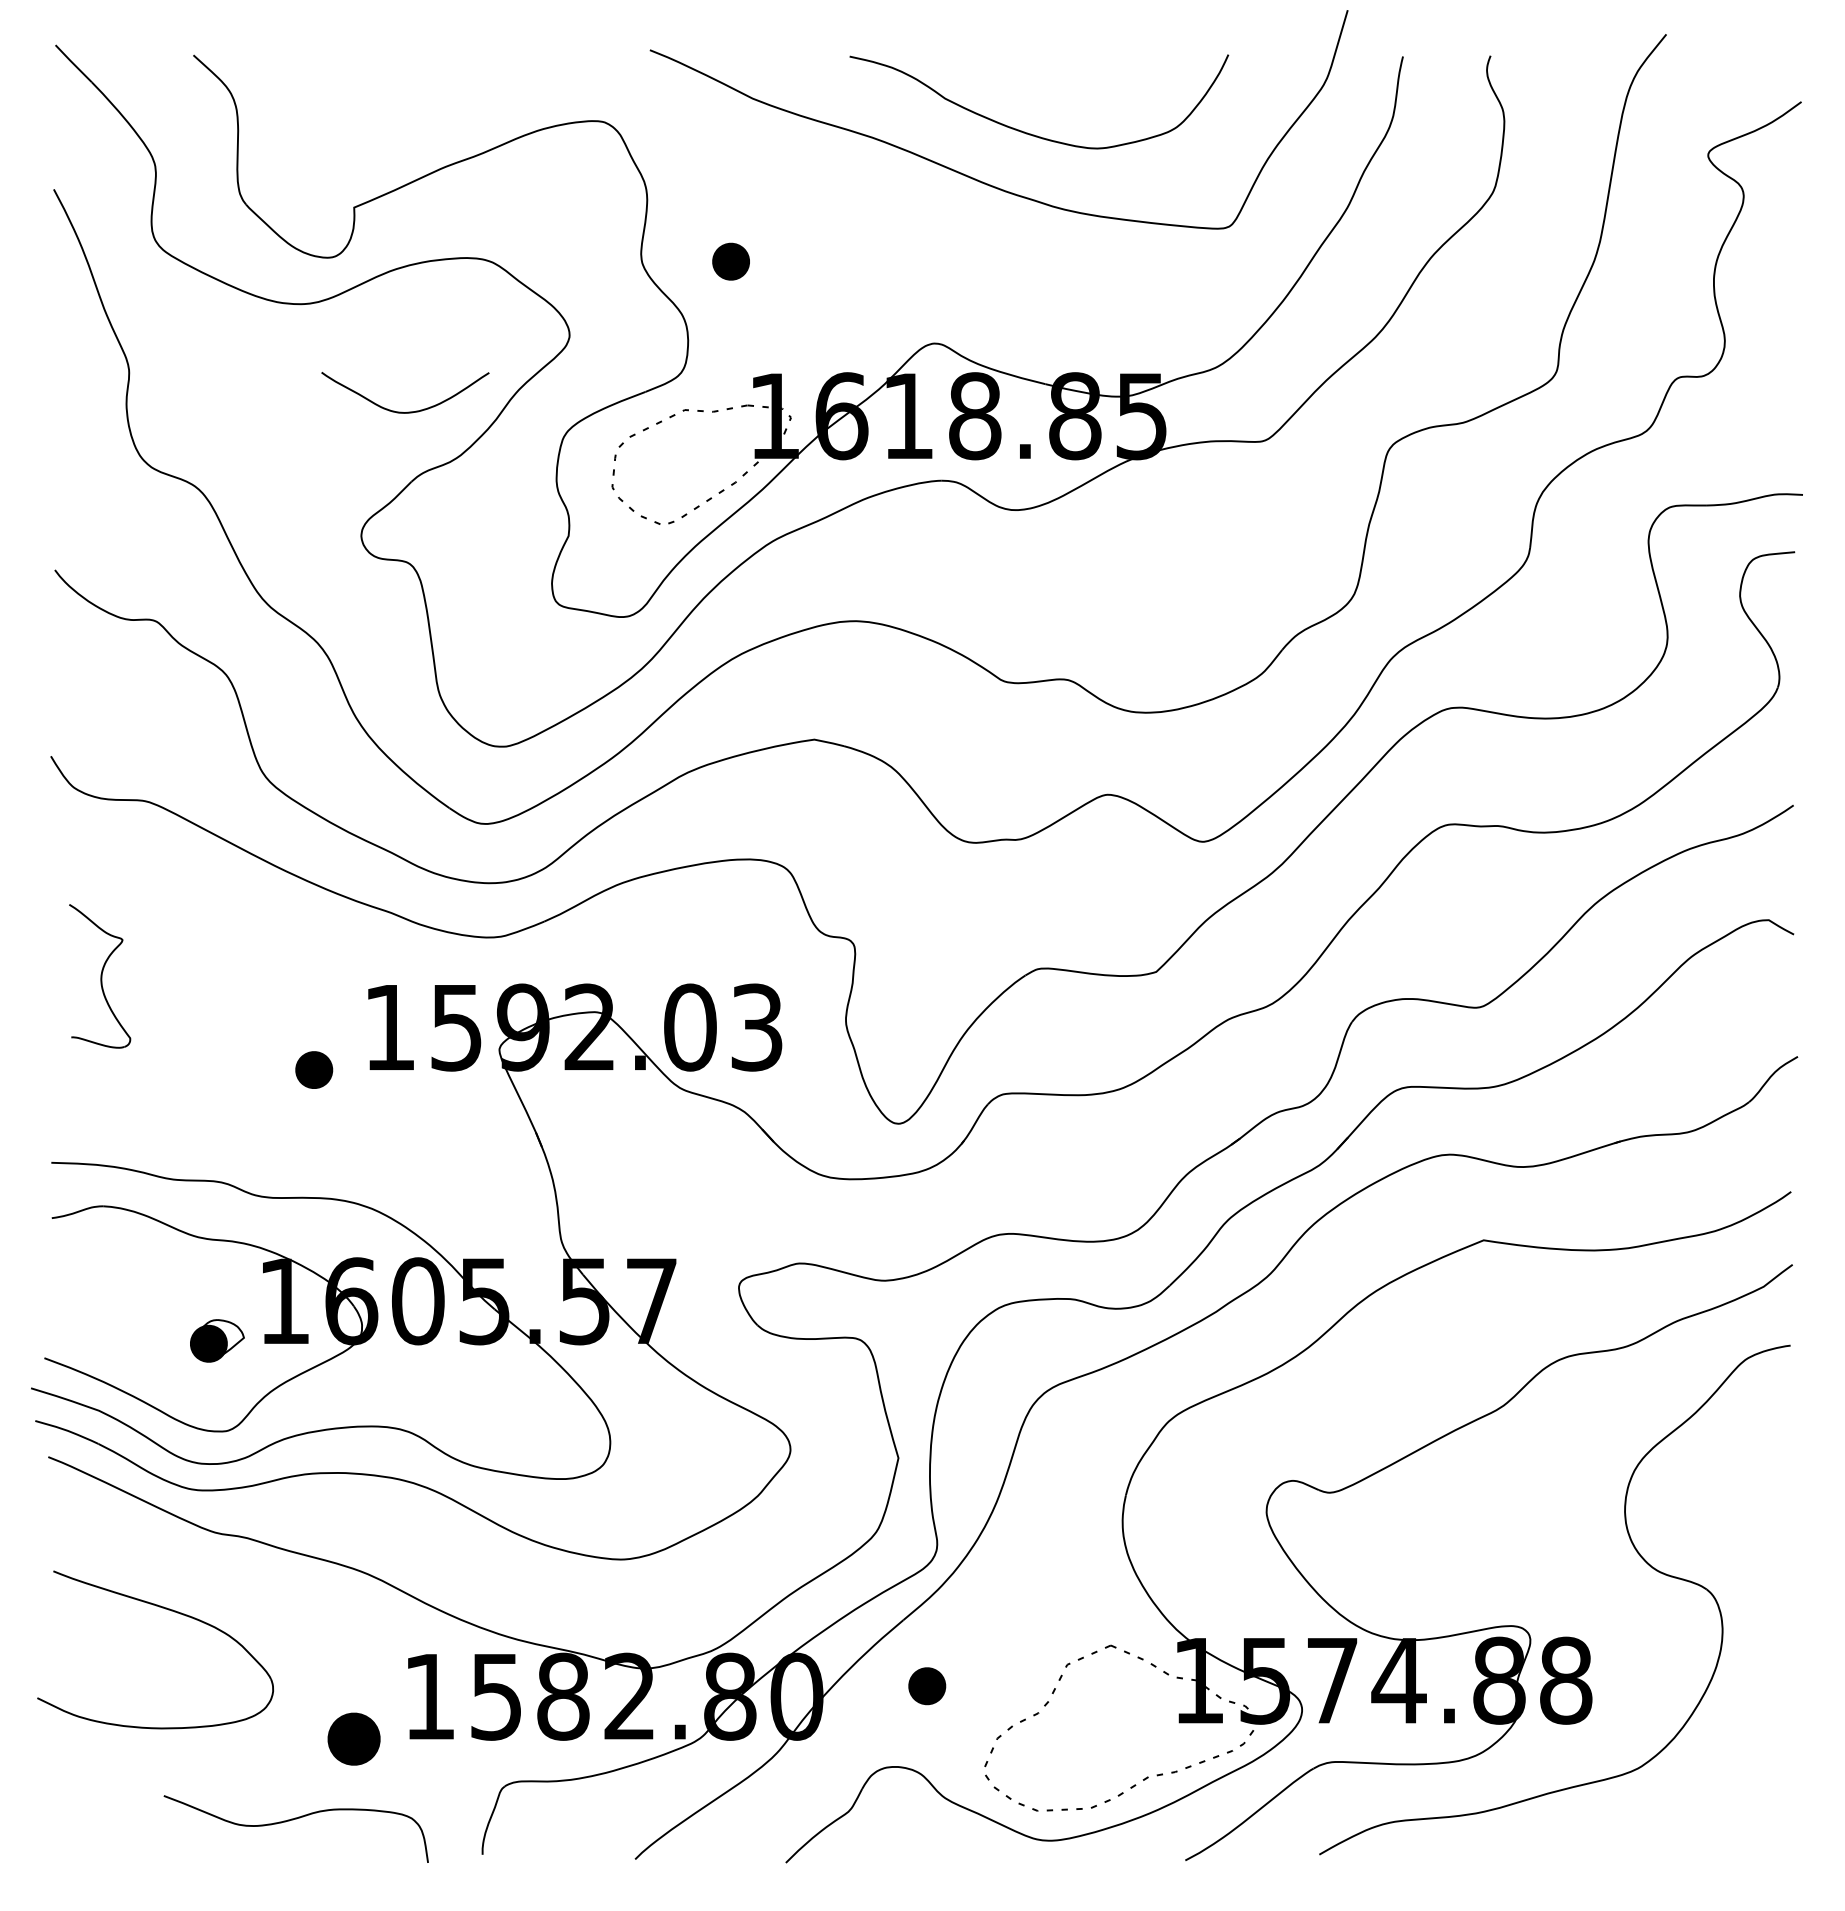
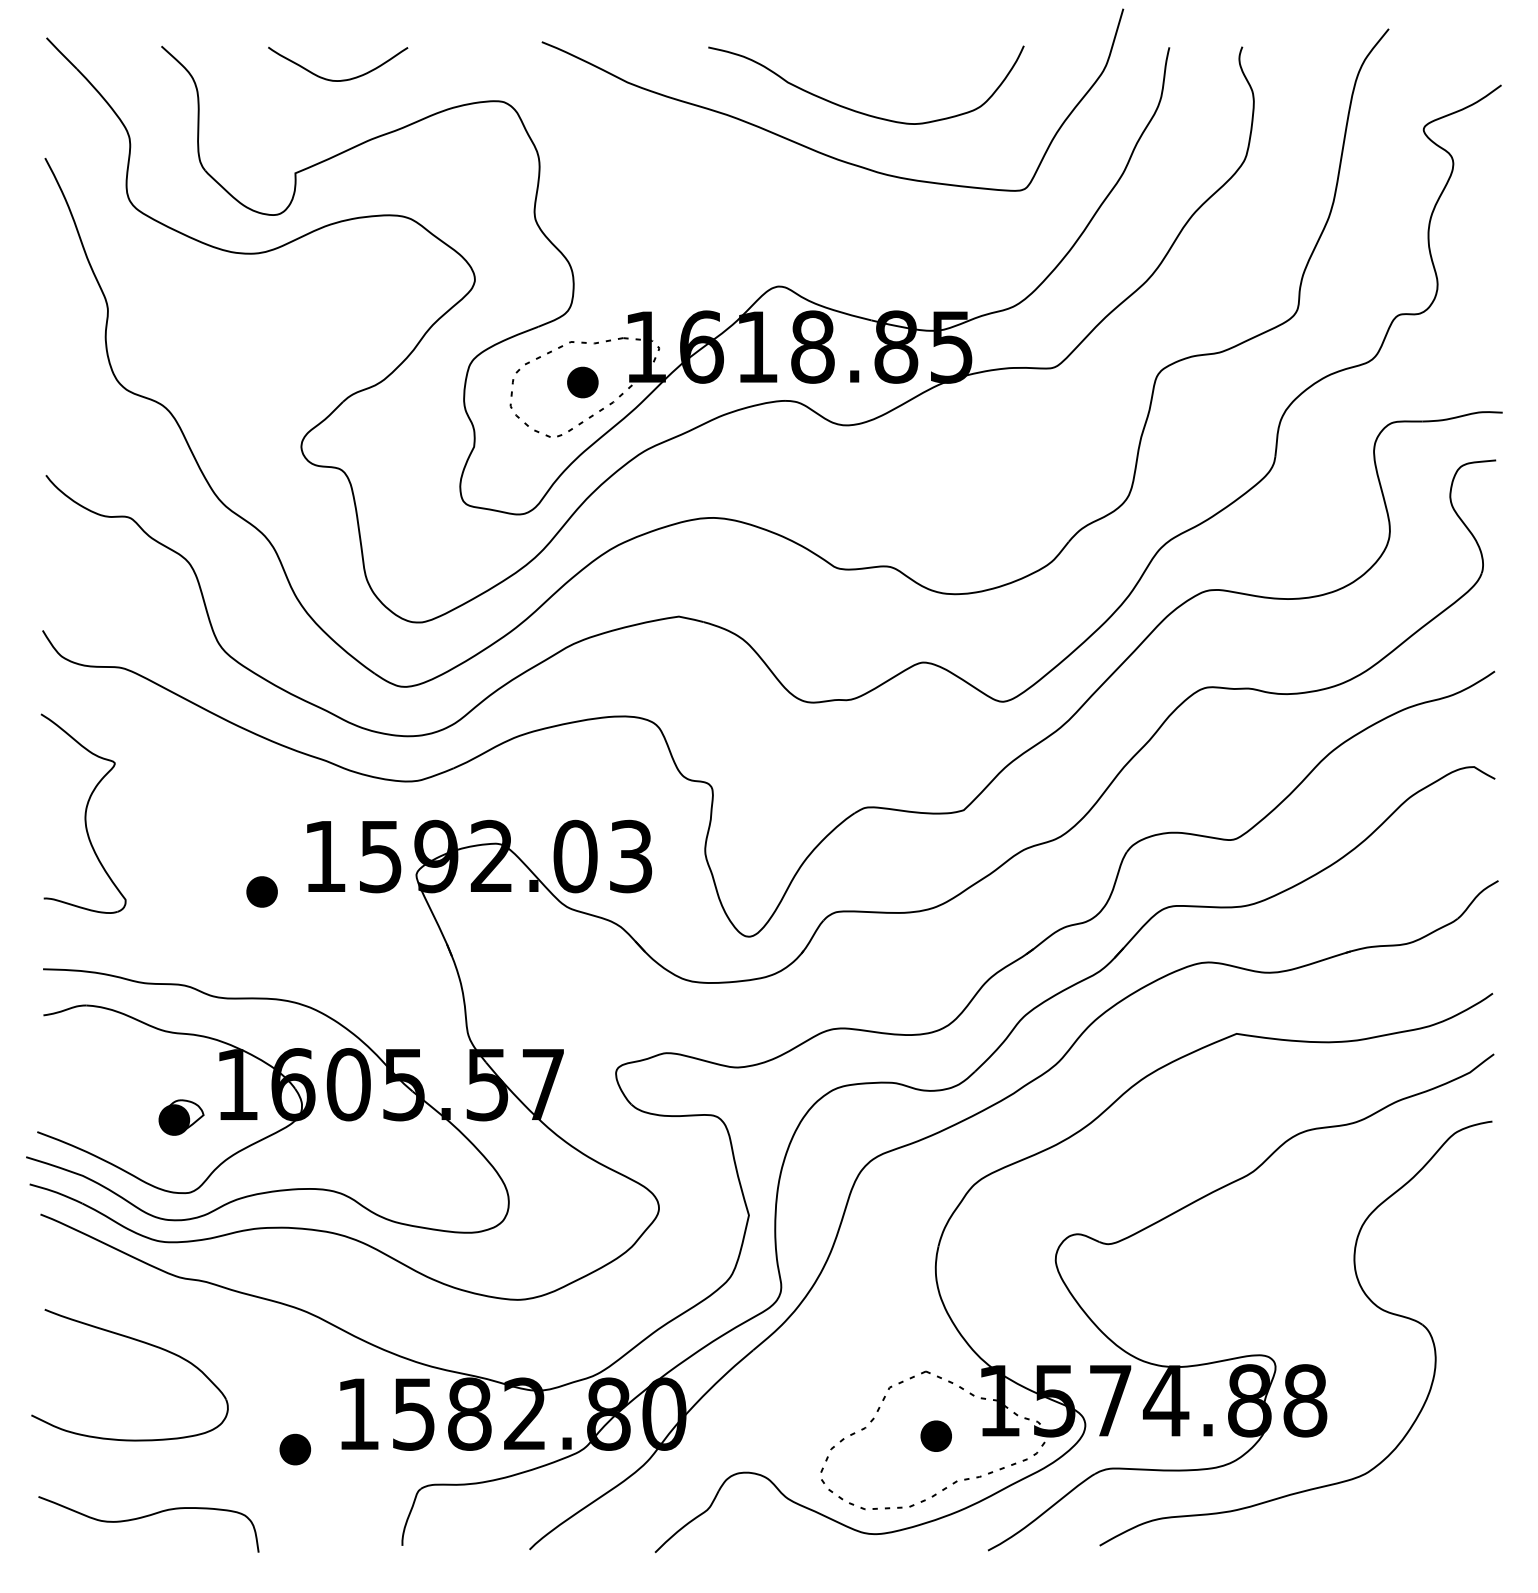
part: (730, 261) -> (582, 382), moved
curve: (407, 411) -> (339, 79), moved
part: (99, 976) -> (83, 813), size x1.67
part: (927, 1686) -> (936, 1436), moved
part: (353, 1739) -> (294, 1449), size x0.71
curve: (293, 1820) -> (146, 1517), moved

